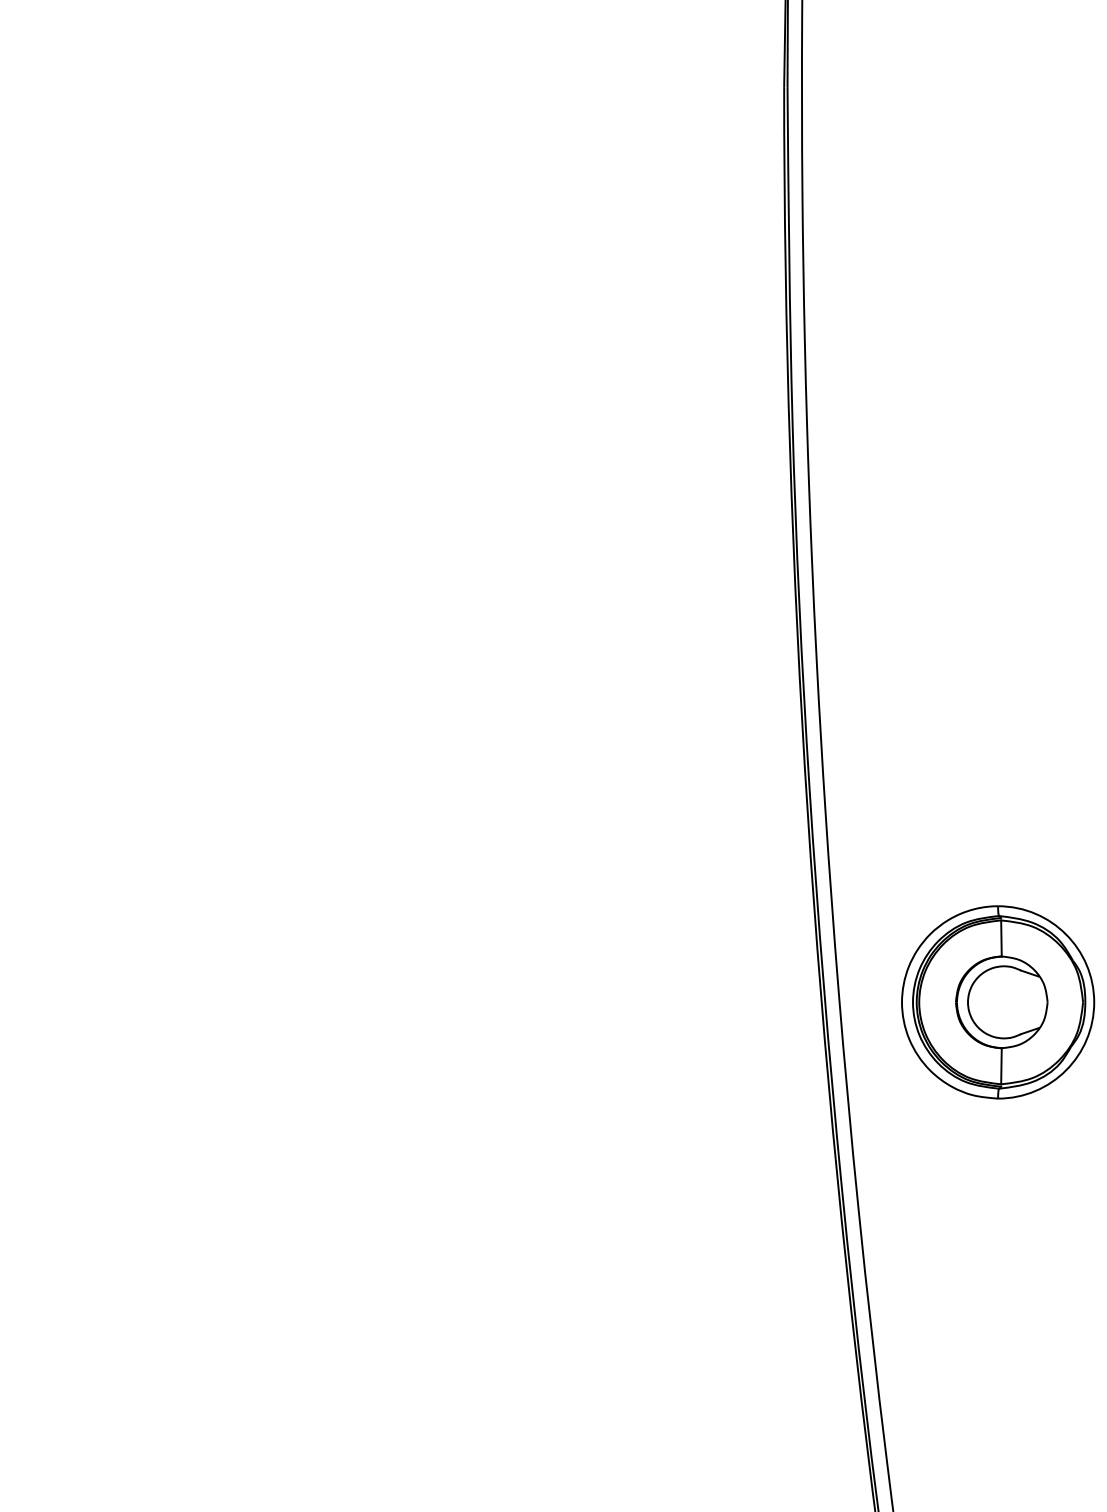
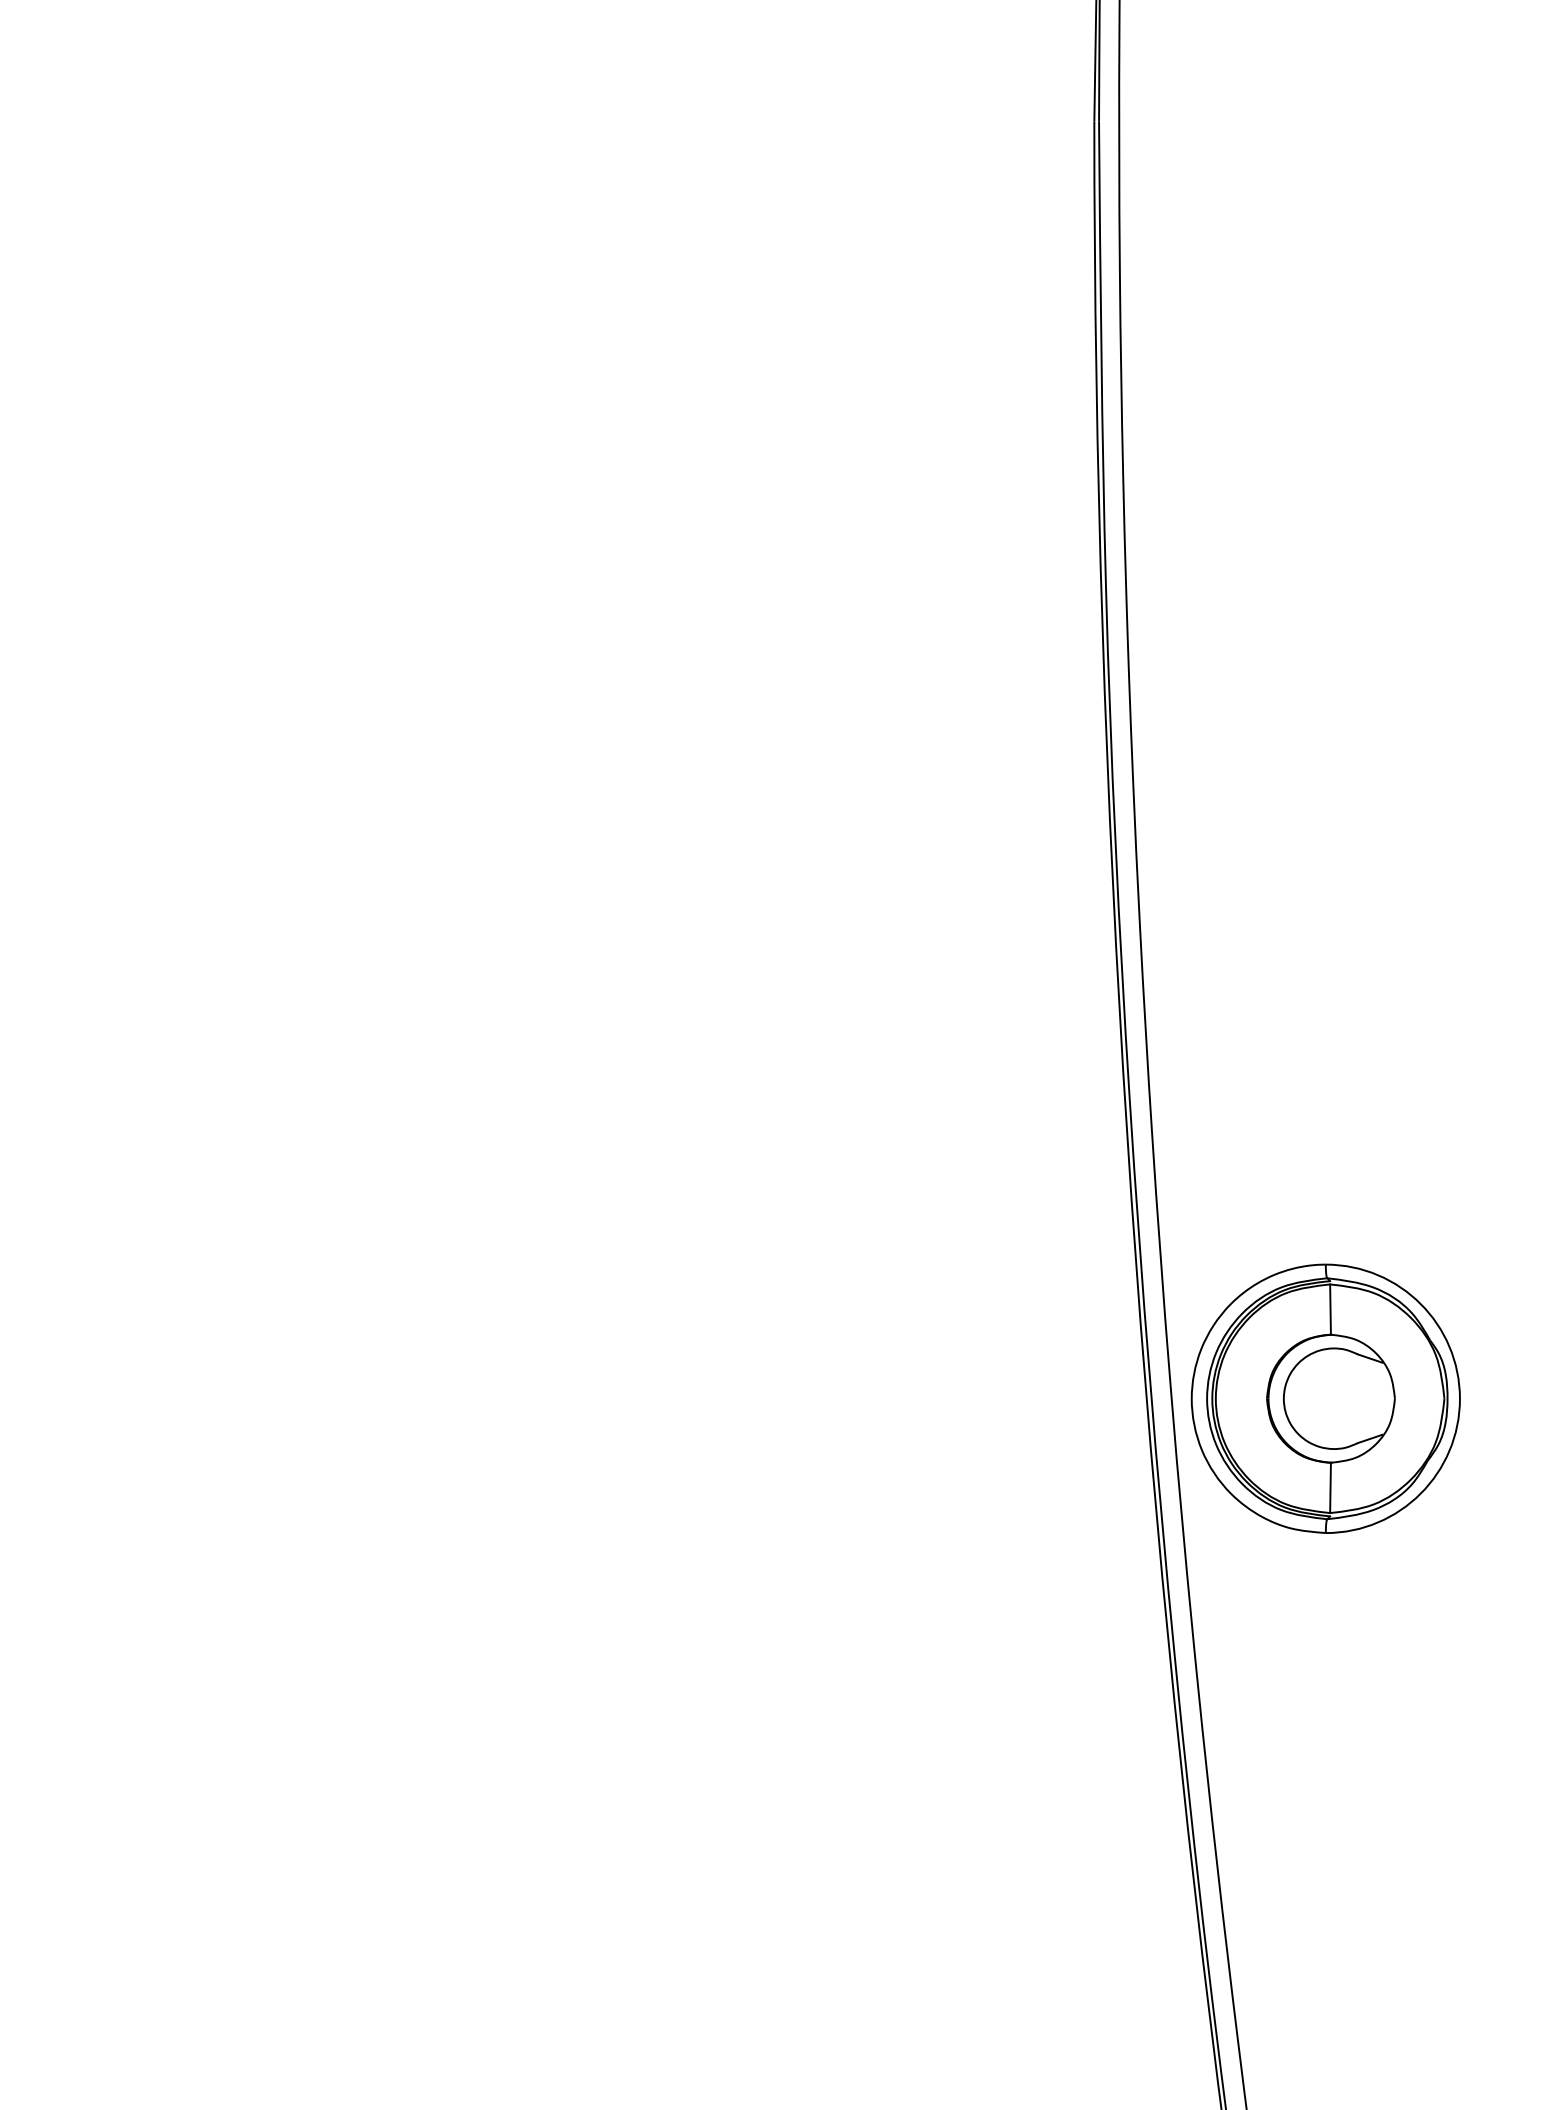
part: (997, 1002) -> (1325, 1398), moved

